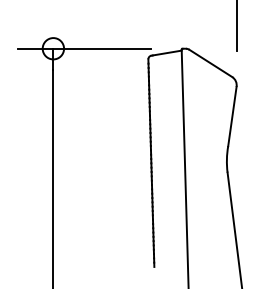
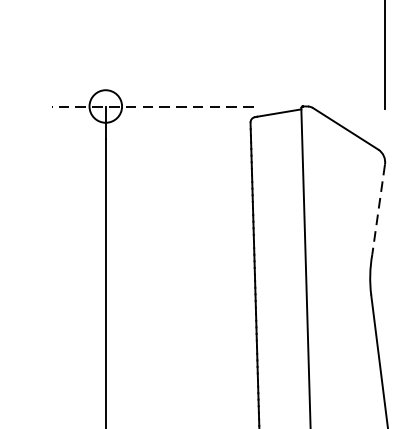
line: (83, 48) -> (151, 106), solid -> dashed
line: (232, 116) -> (378, 209), solid -> dashed

